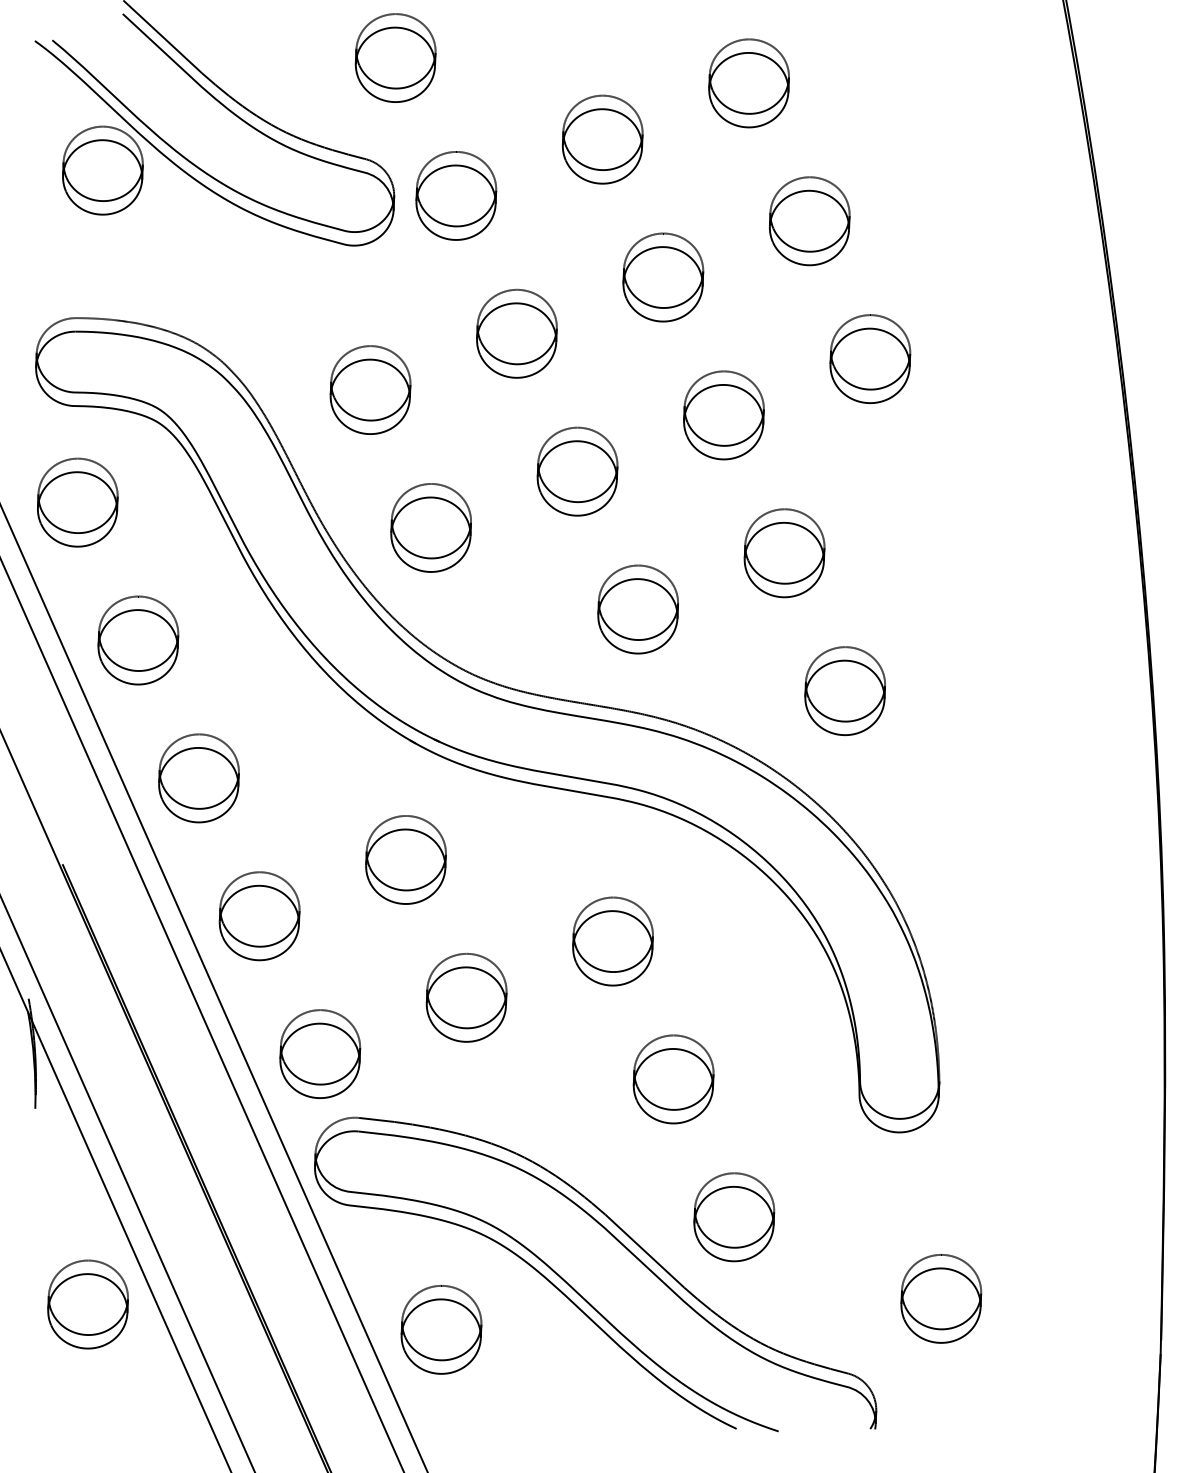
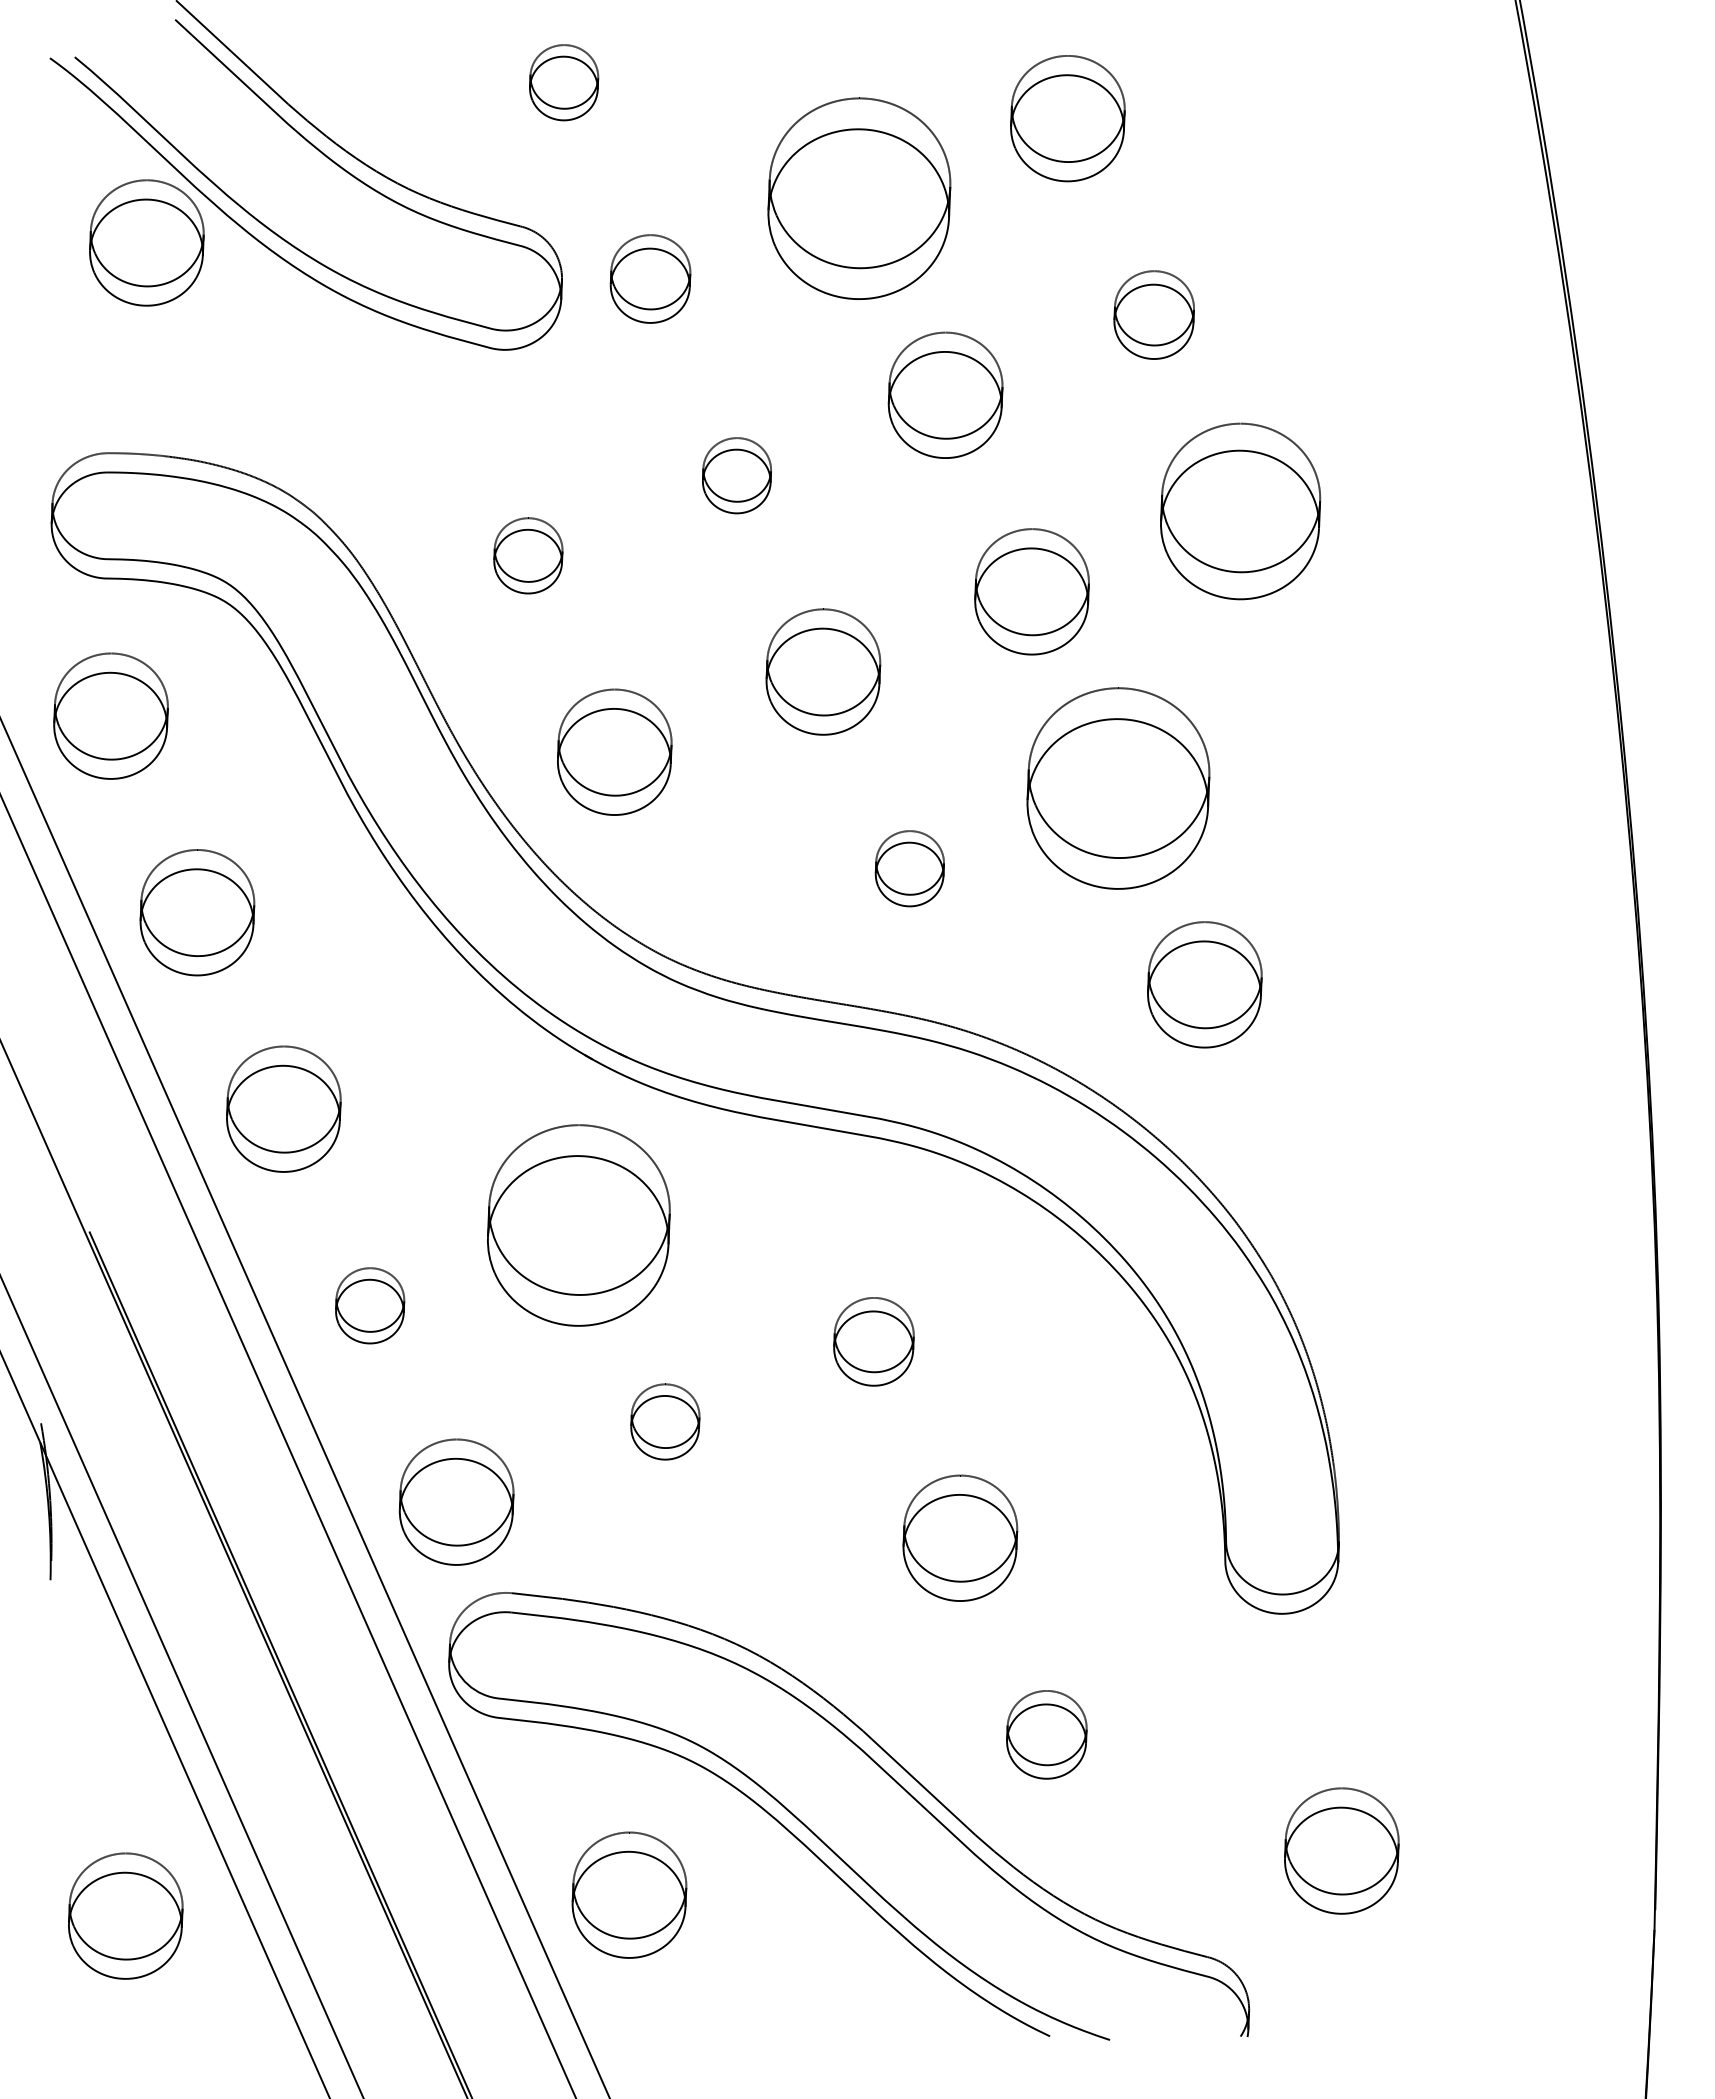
part: (395, 58) -> (563, 82), size x0.6
part: (602, 139) -> (858, 198), size x1.6
part: (456, 195) -> (650, 278), size x0.7
part: (809, 220) -> (1153, 314), size x0.7
part: (516, 333) -> (736, 475), size x0.6
part: (870, 359) -> (1240, 511), size x1.4
part: (370, 389) -> (528, 555), size x0.6
part: (784, 552) -> (1118, 787), size x1.6
part: (637, 609) -> (909, 868), size x0.6
part: (405, 859) -> (578, 1225), size x1.6
part: (259, 916) -> (369, 1305), size x0.6
part: (612, 941) -> (873, 1341), size x0.7
part: (466, 997) -> (665, 1421), size x0.6
part: (734, 1217) -> (1046, 1734), size x0.7
part: (87, 1304) -> (125, 1915), moved

